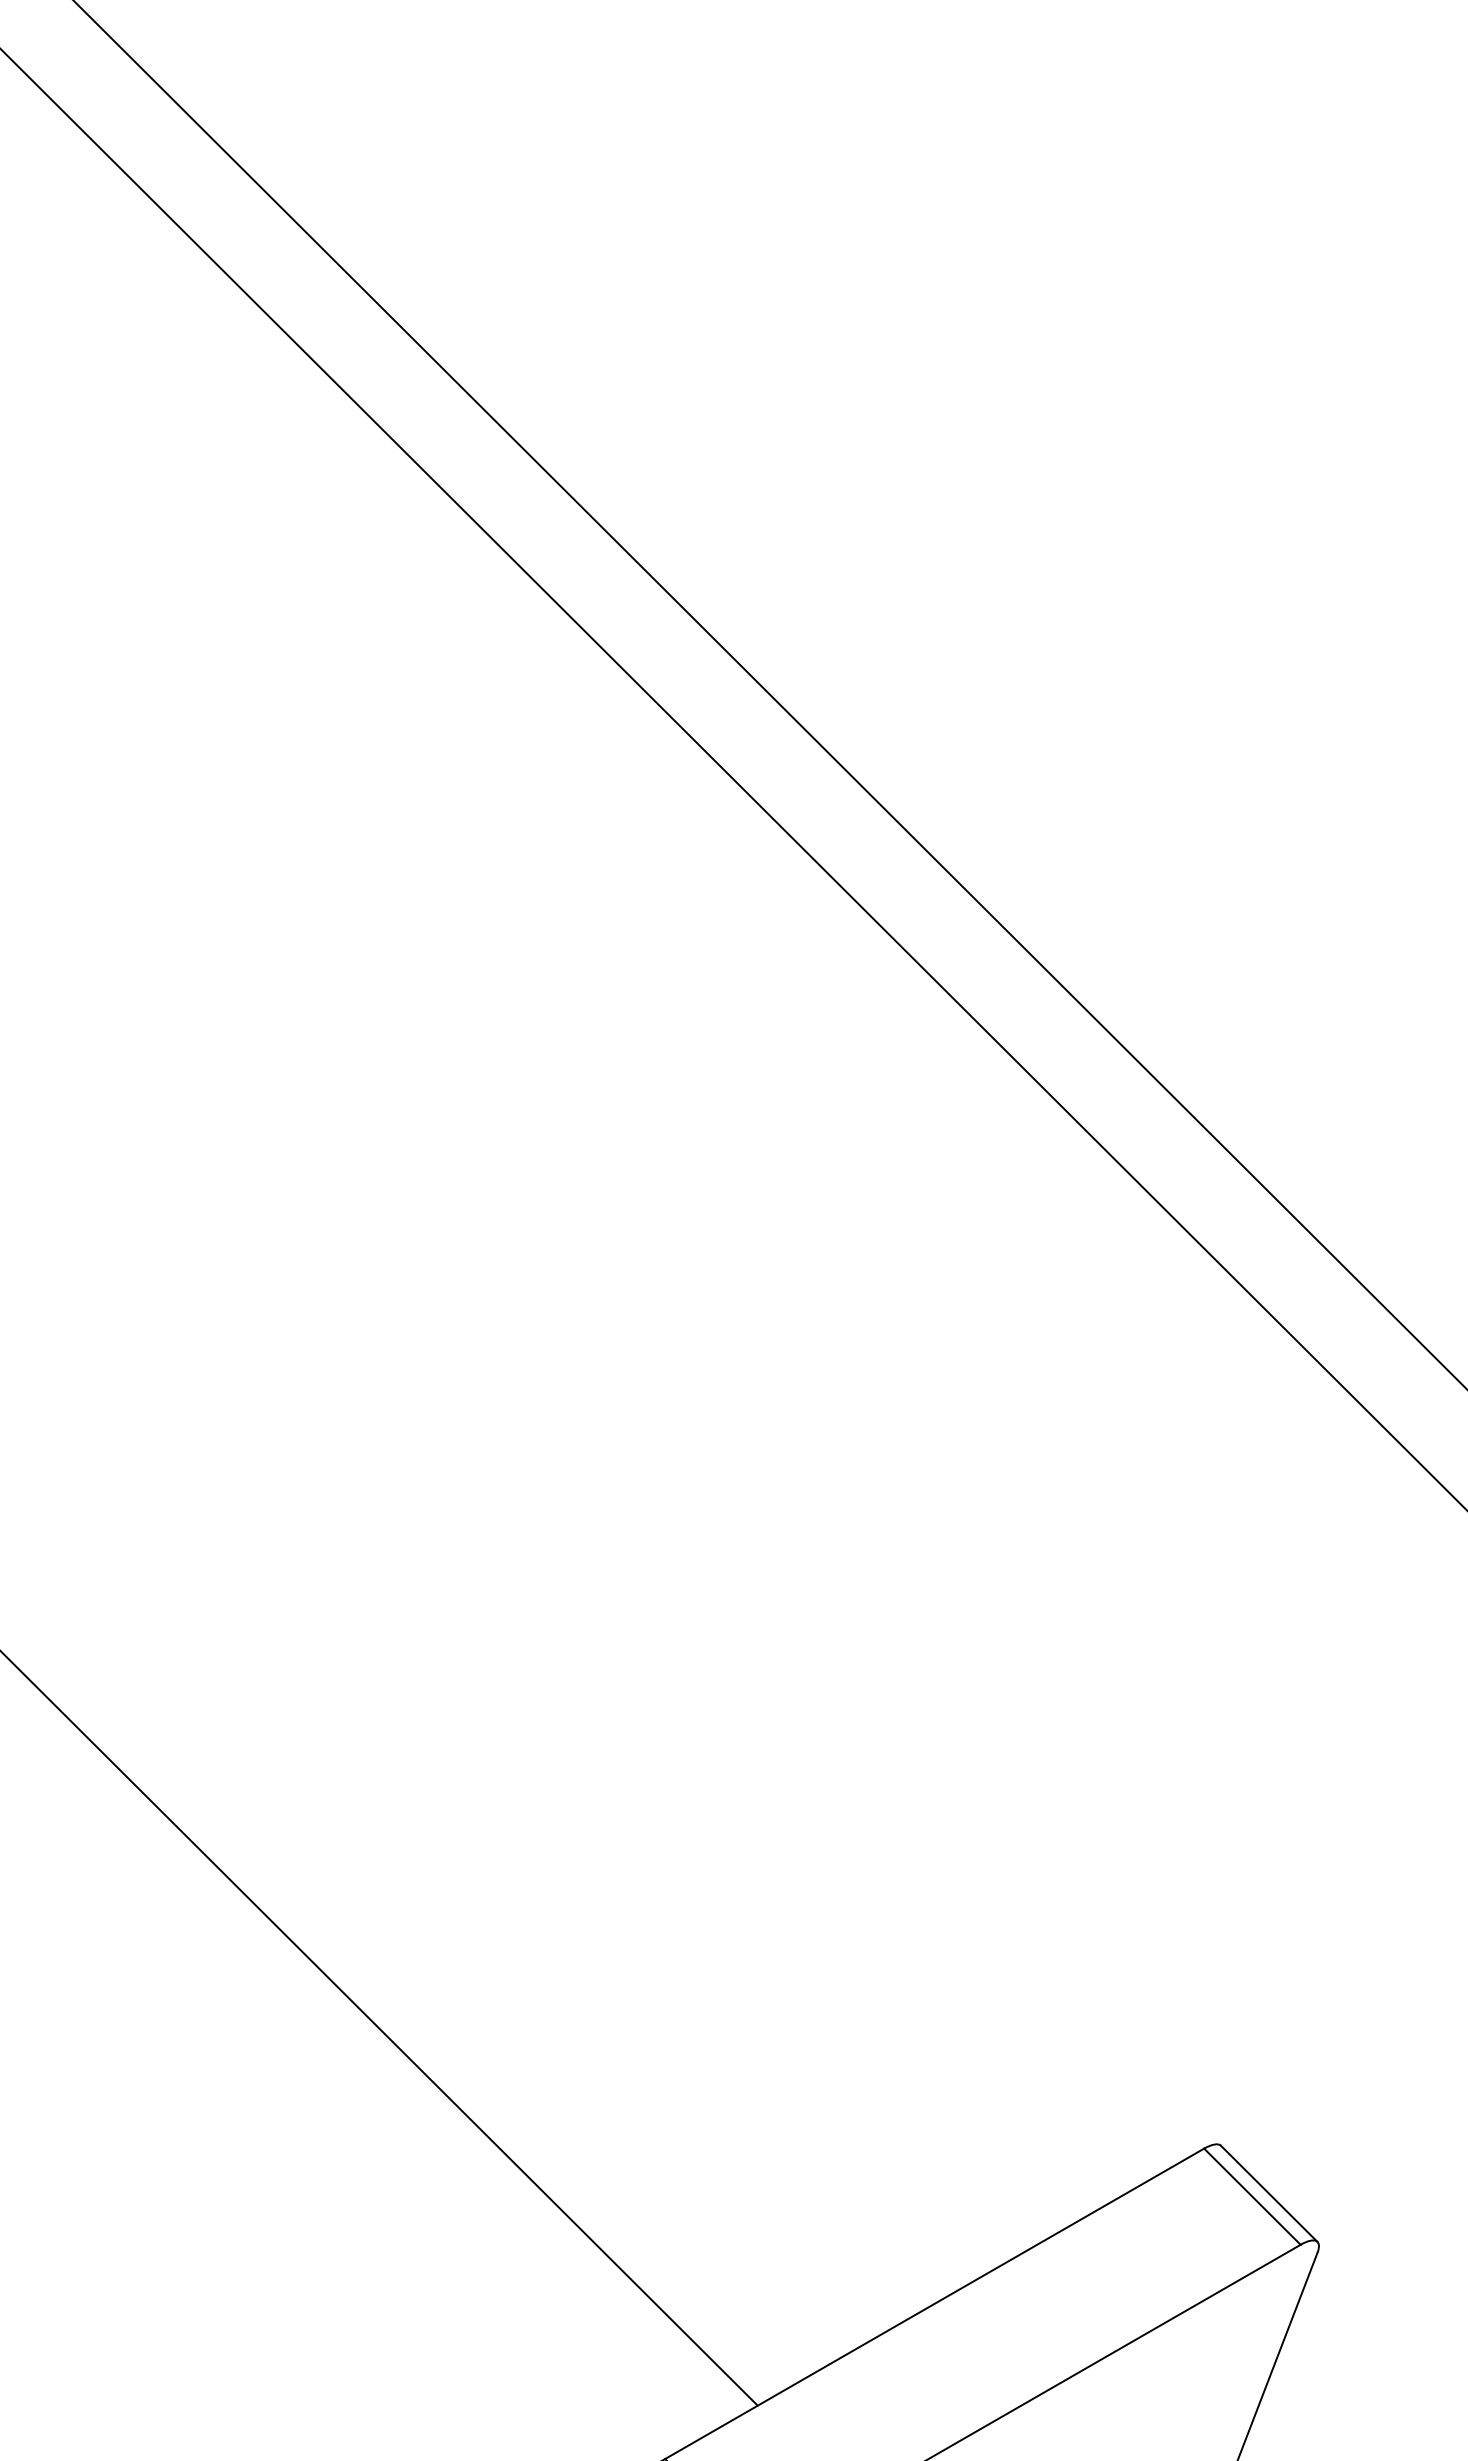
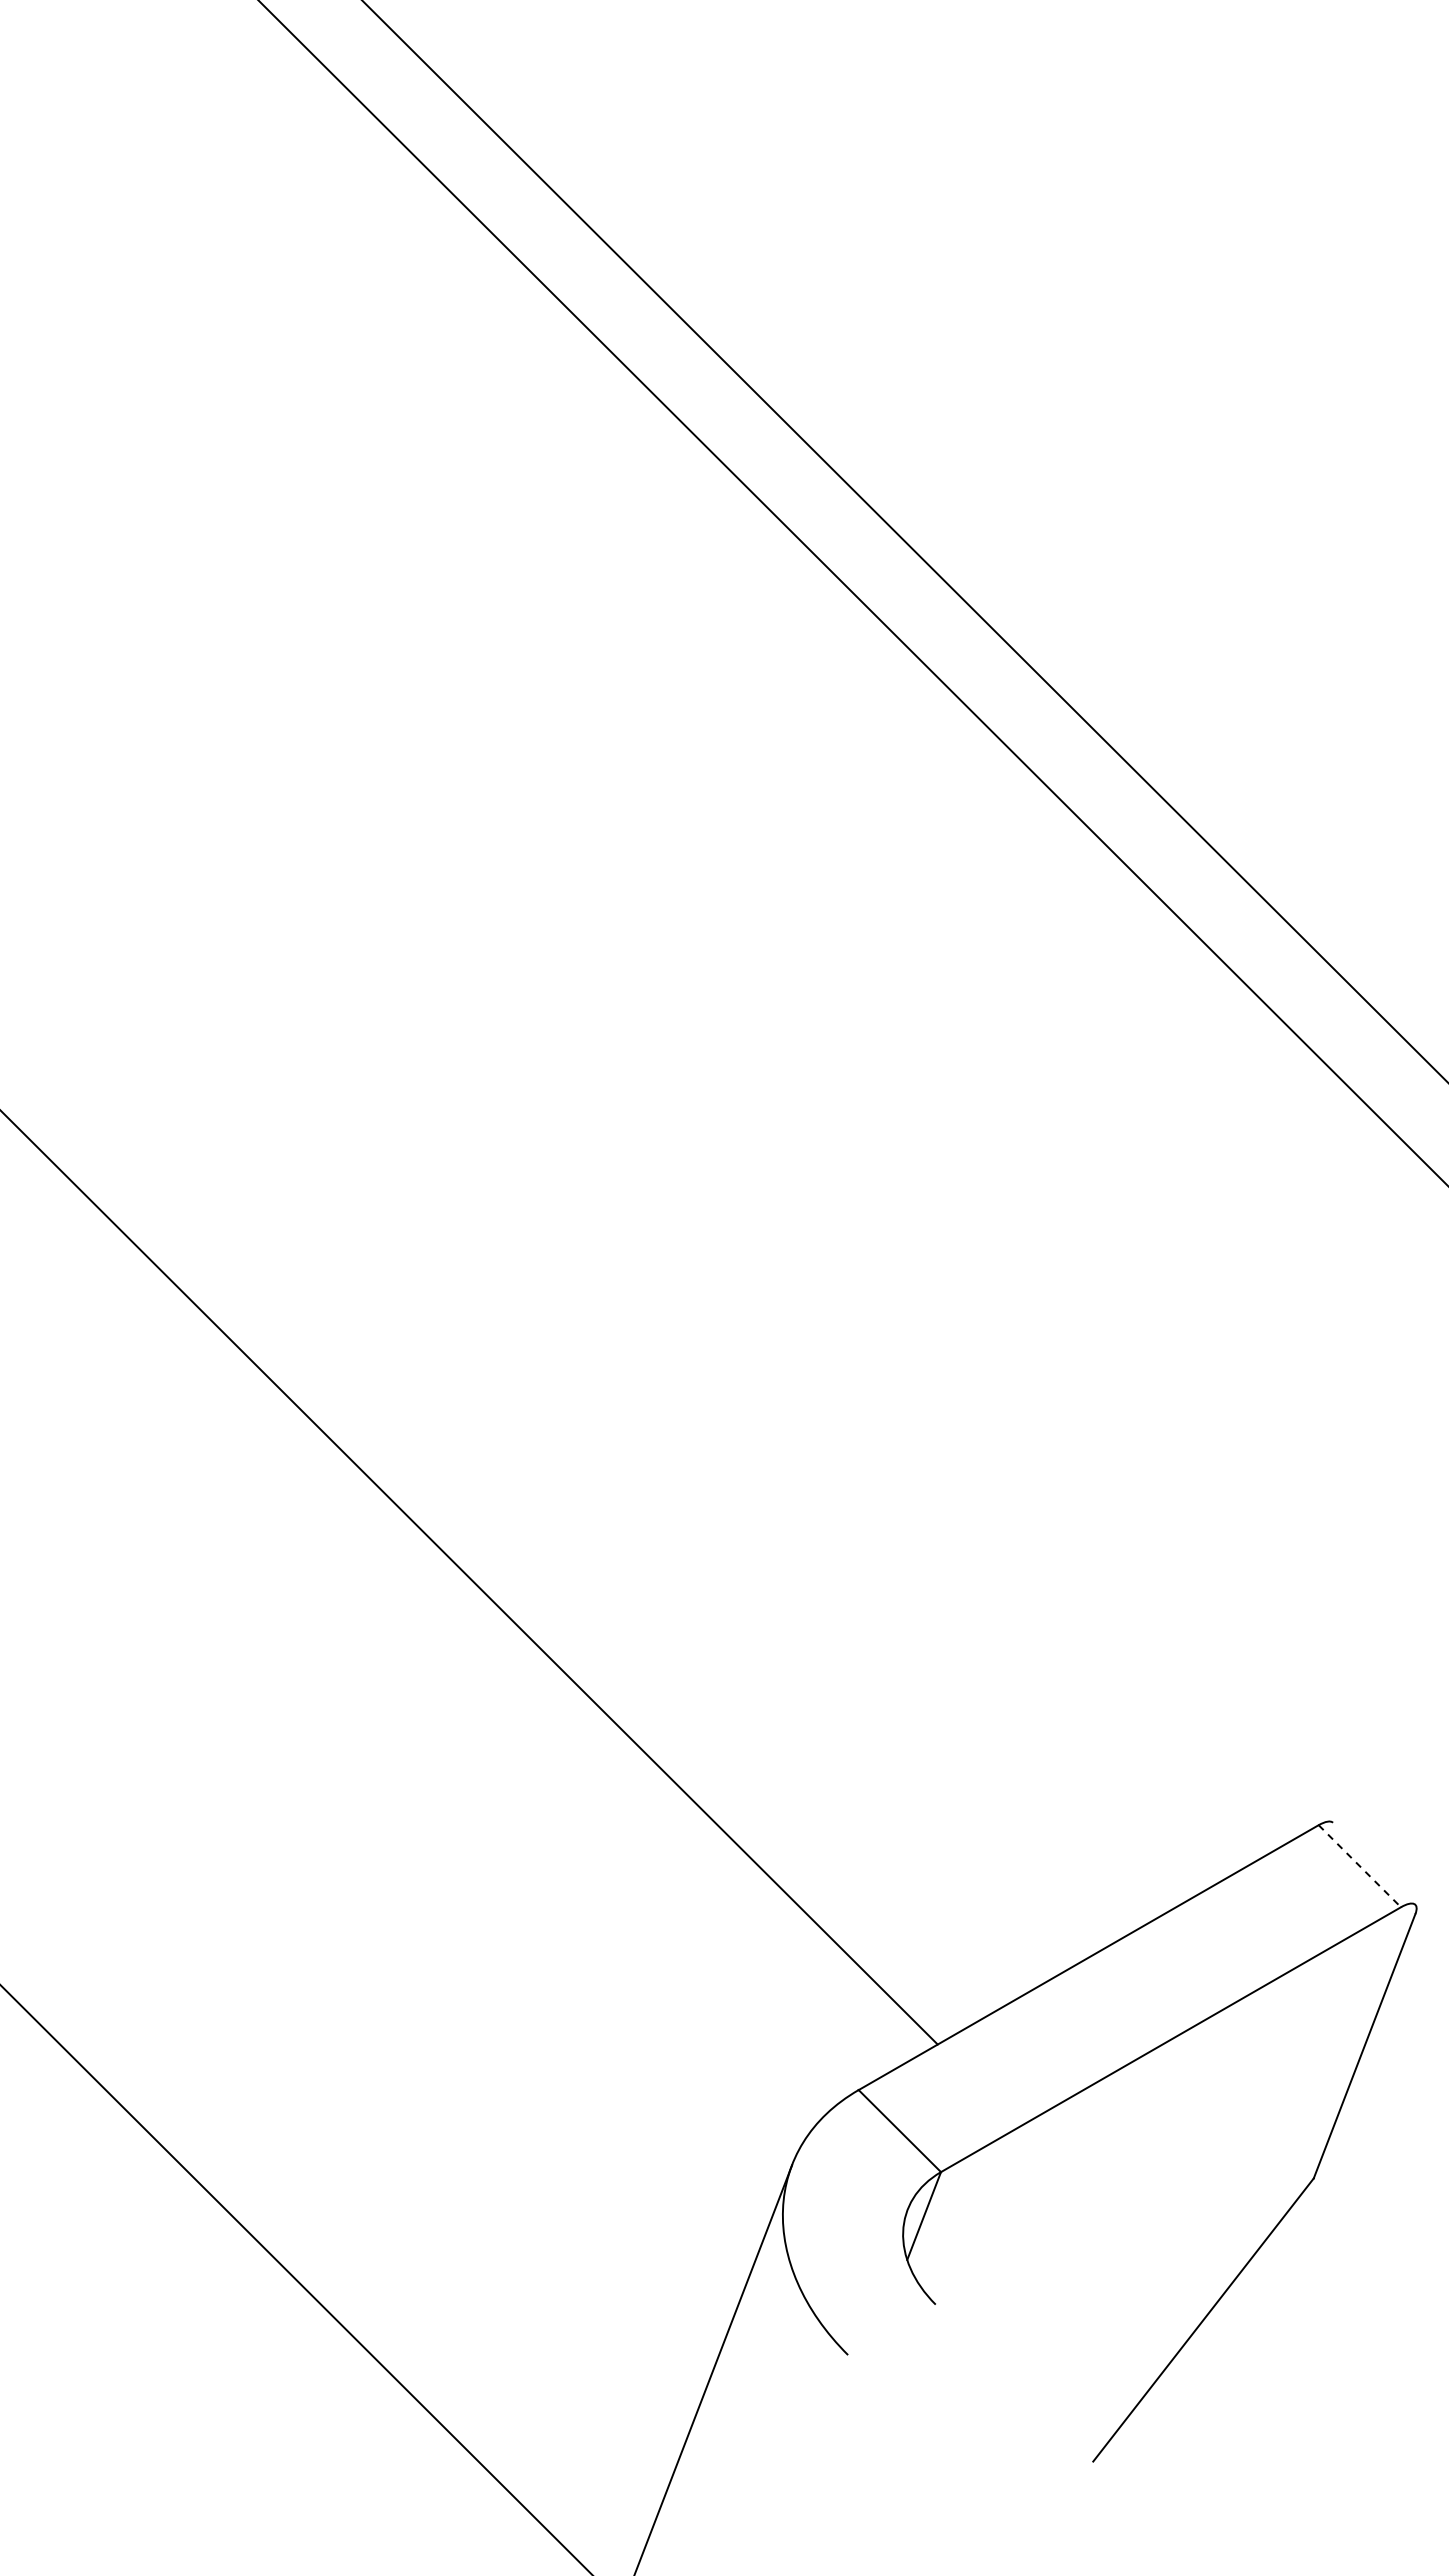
line: (1269, 2193) -> (1374, 1863), removed
line: (1253, 2197) -> (1360, 1866), solid -> dashed

